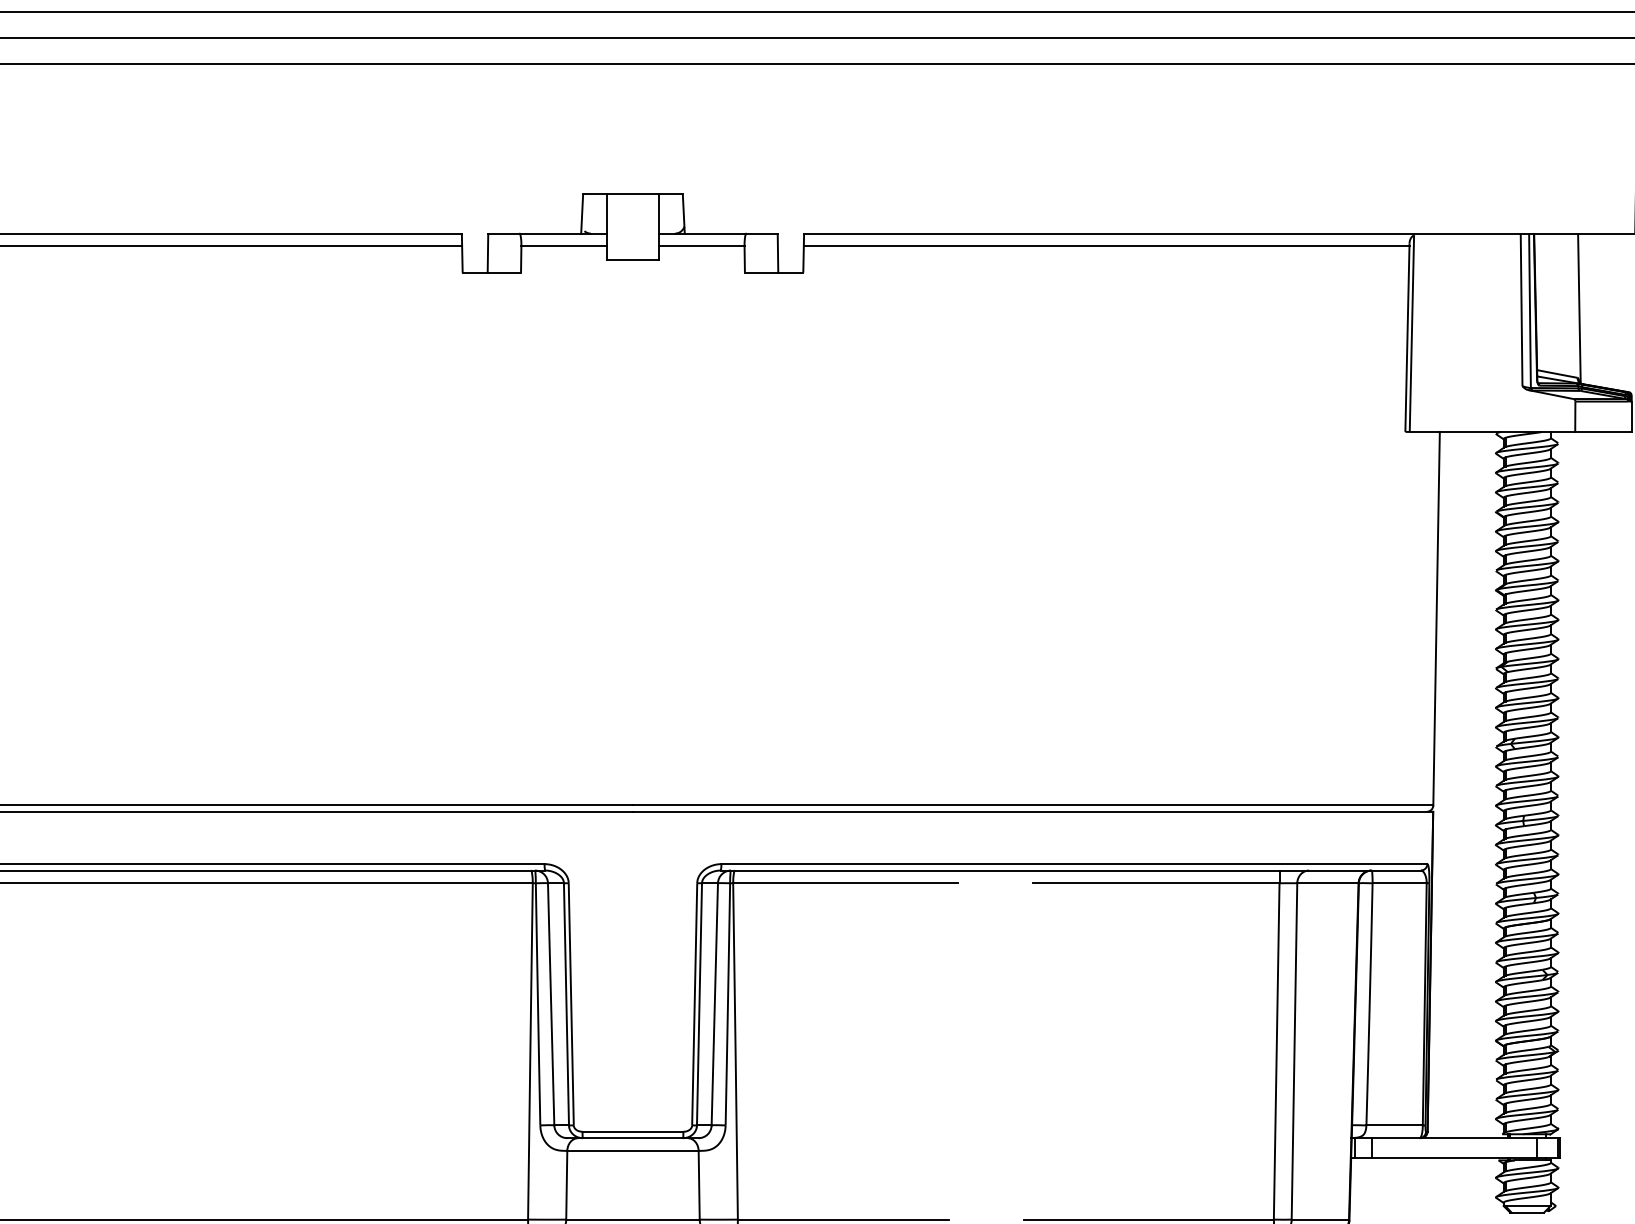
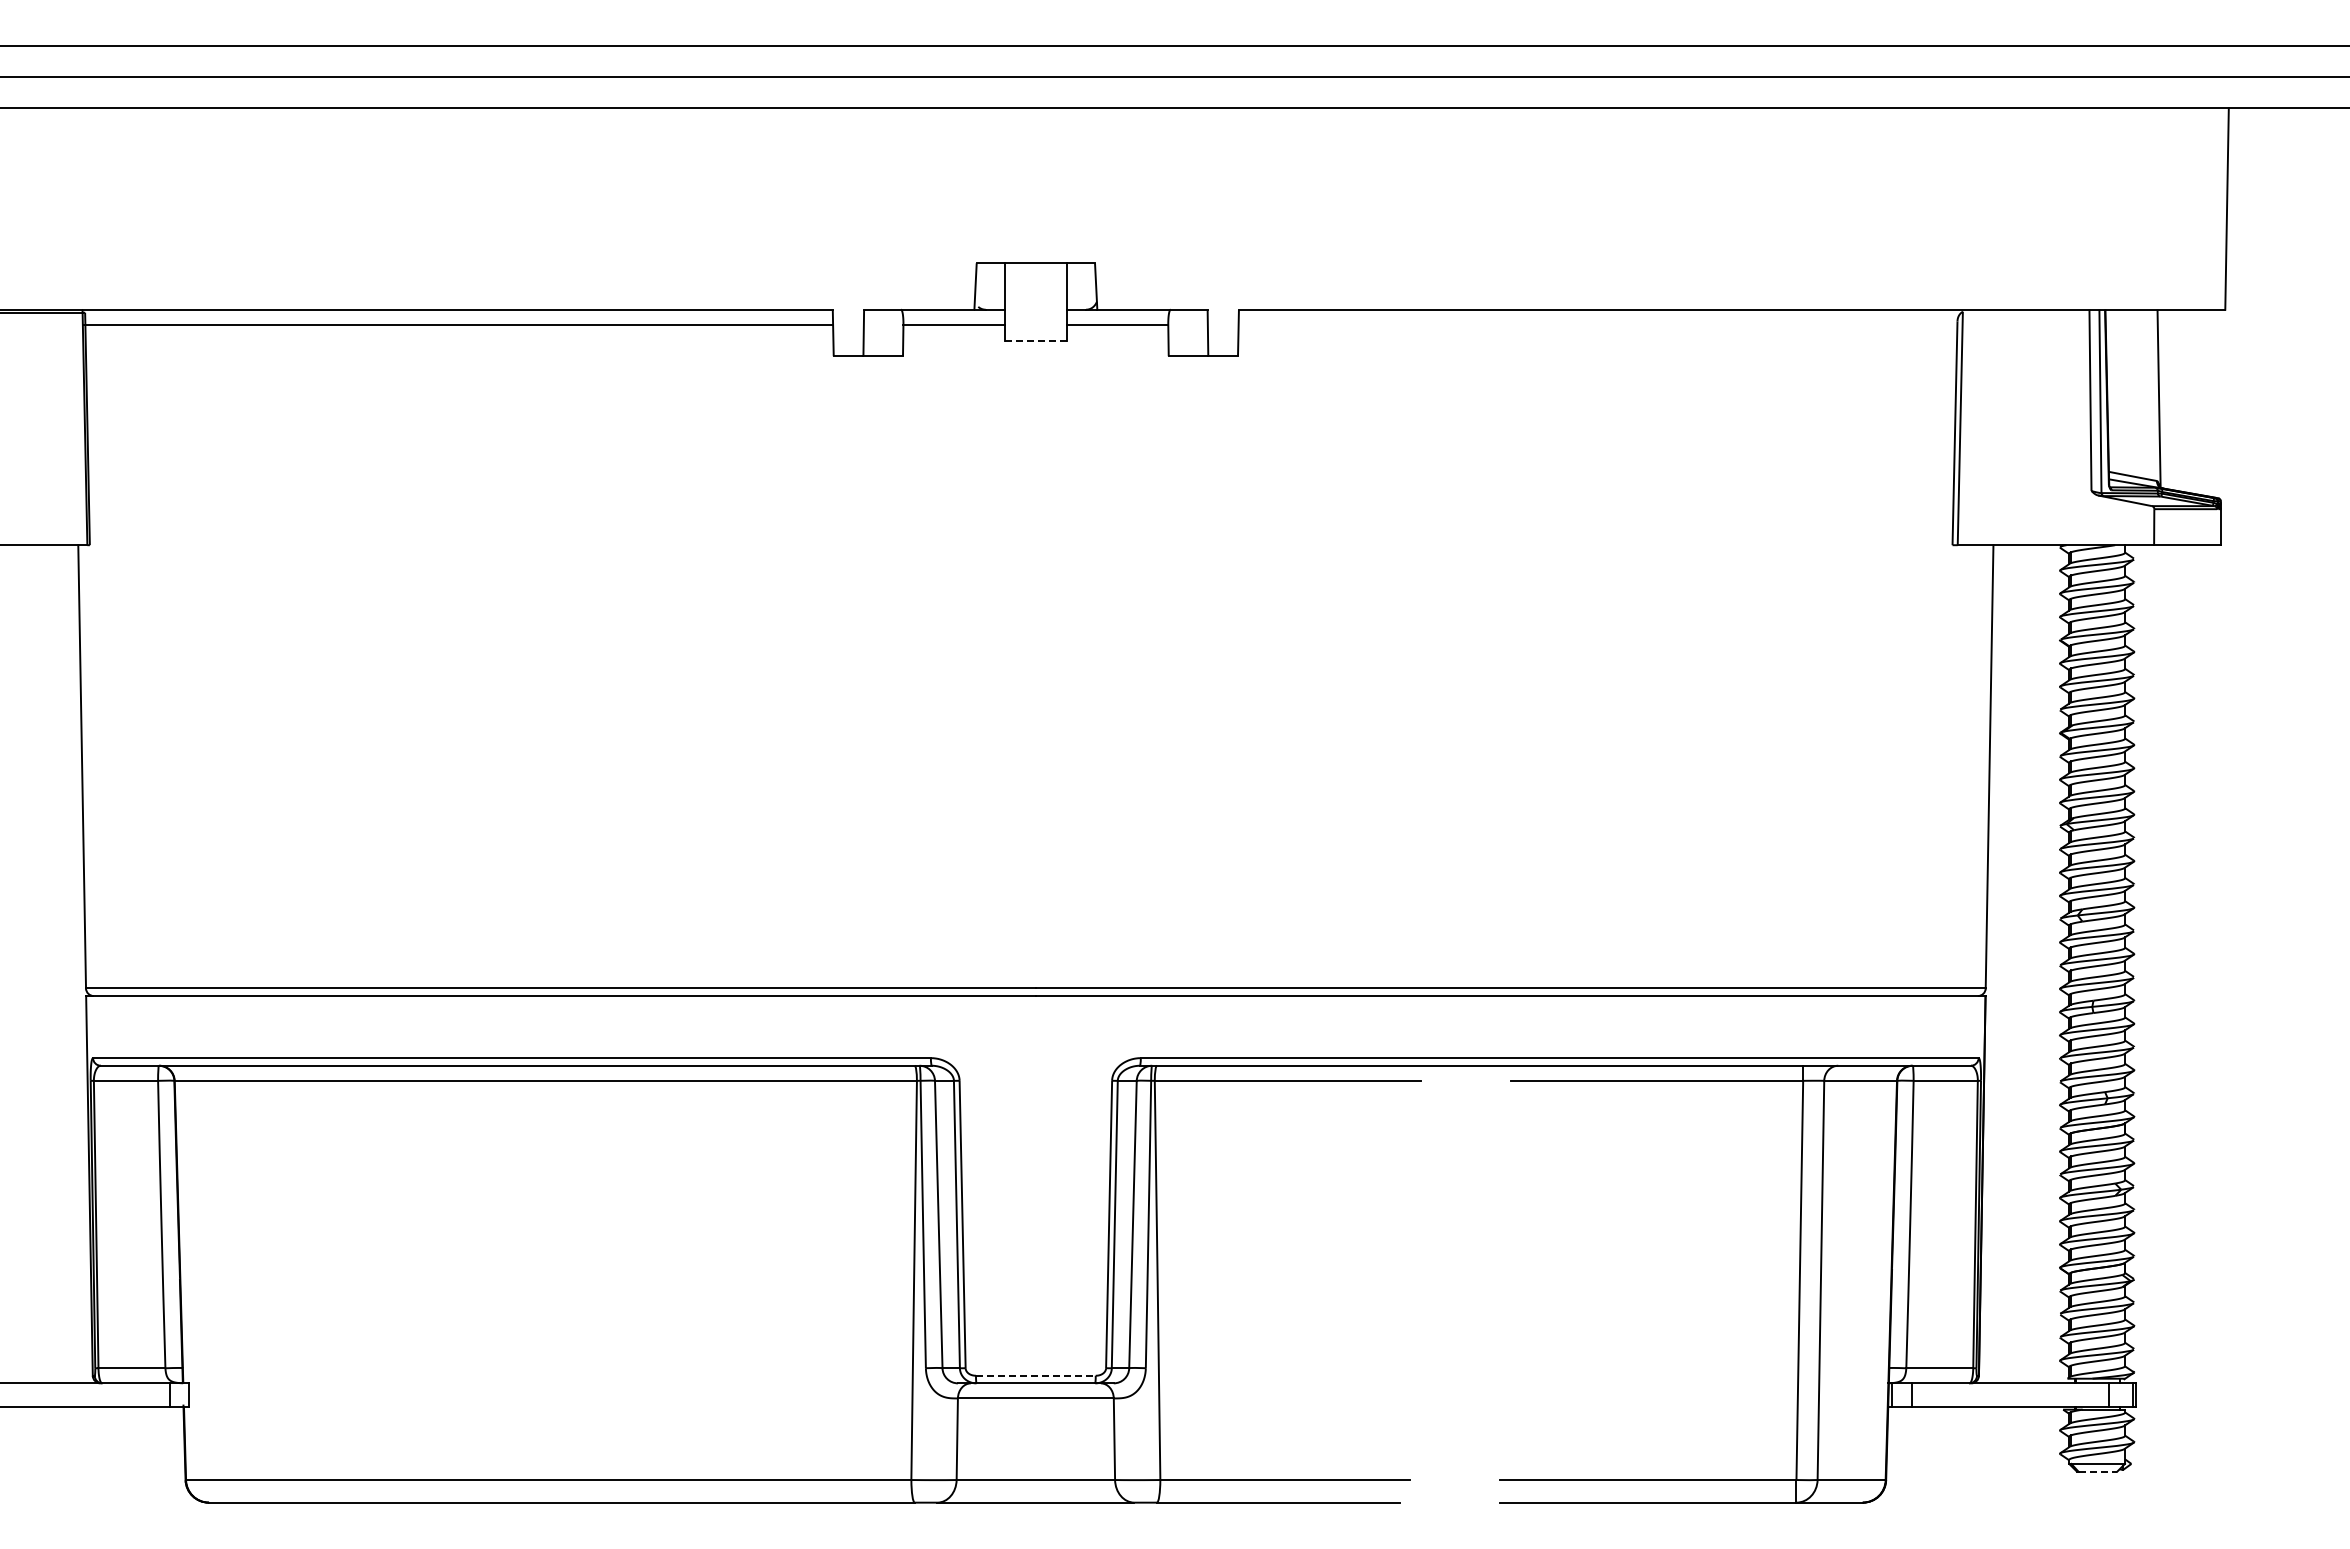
line: (1107, 245) -> (1598, 324), removed
line: (632, 259) -> (1035, 340), solid -> dashed
line: (632, 1131) -> (1035, 1375), solid -> dashed
line: (1528, 1212) -> (2098, 1471), solid -> dashed

